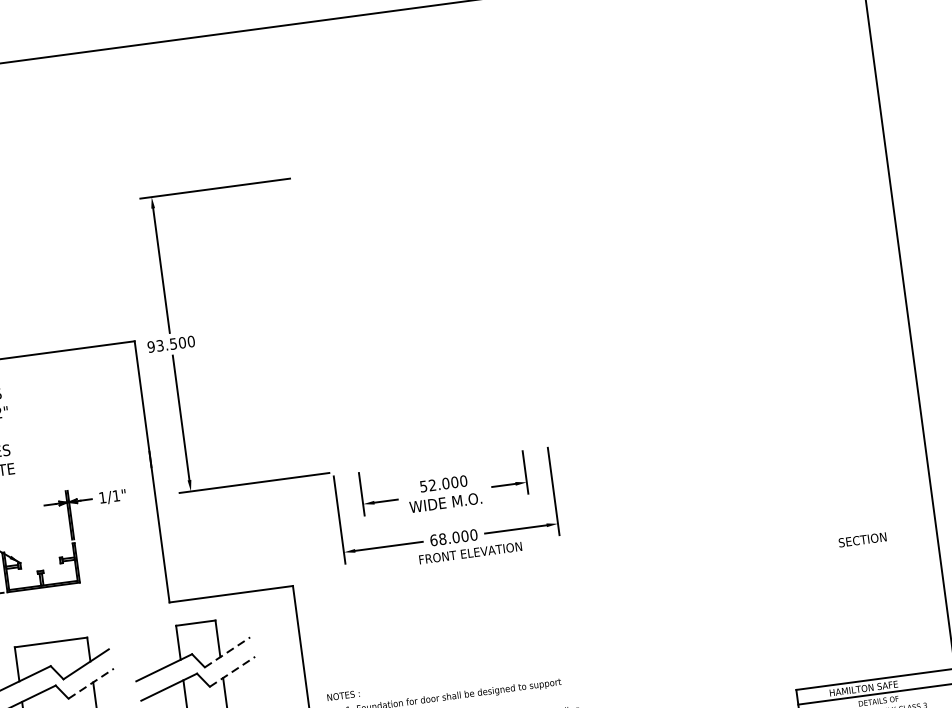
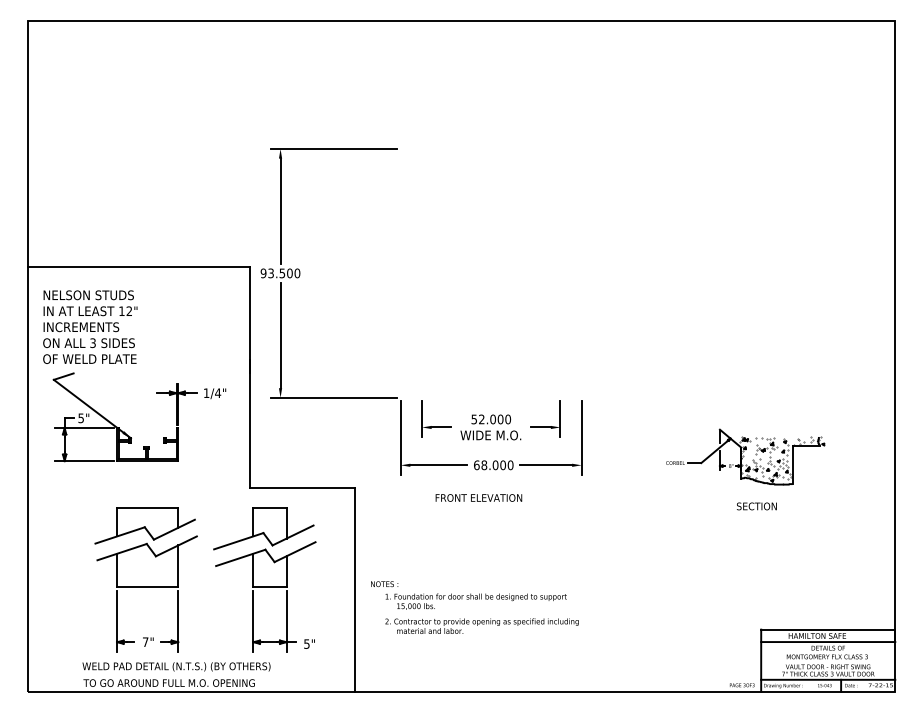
part: (750, 487) -> (745, 456), added
text: (116, 495) -> (218, 392), 1/1" -> 1/4"
text: (862, 540) -> (756, 506), moved
text: (470, 552) -> (478, 497), moved
line: (228, 652) -> (293, 535), dashed -> solid
line: (233, 672) -> (295, 552), dashed -> solid
line: (91, 683) -> (176, 546), dashed -> solid

